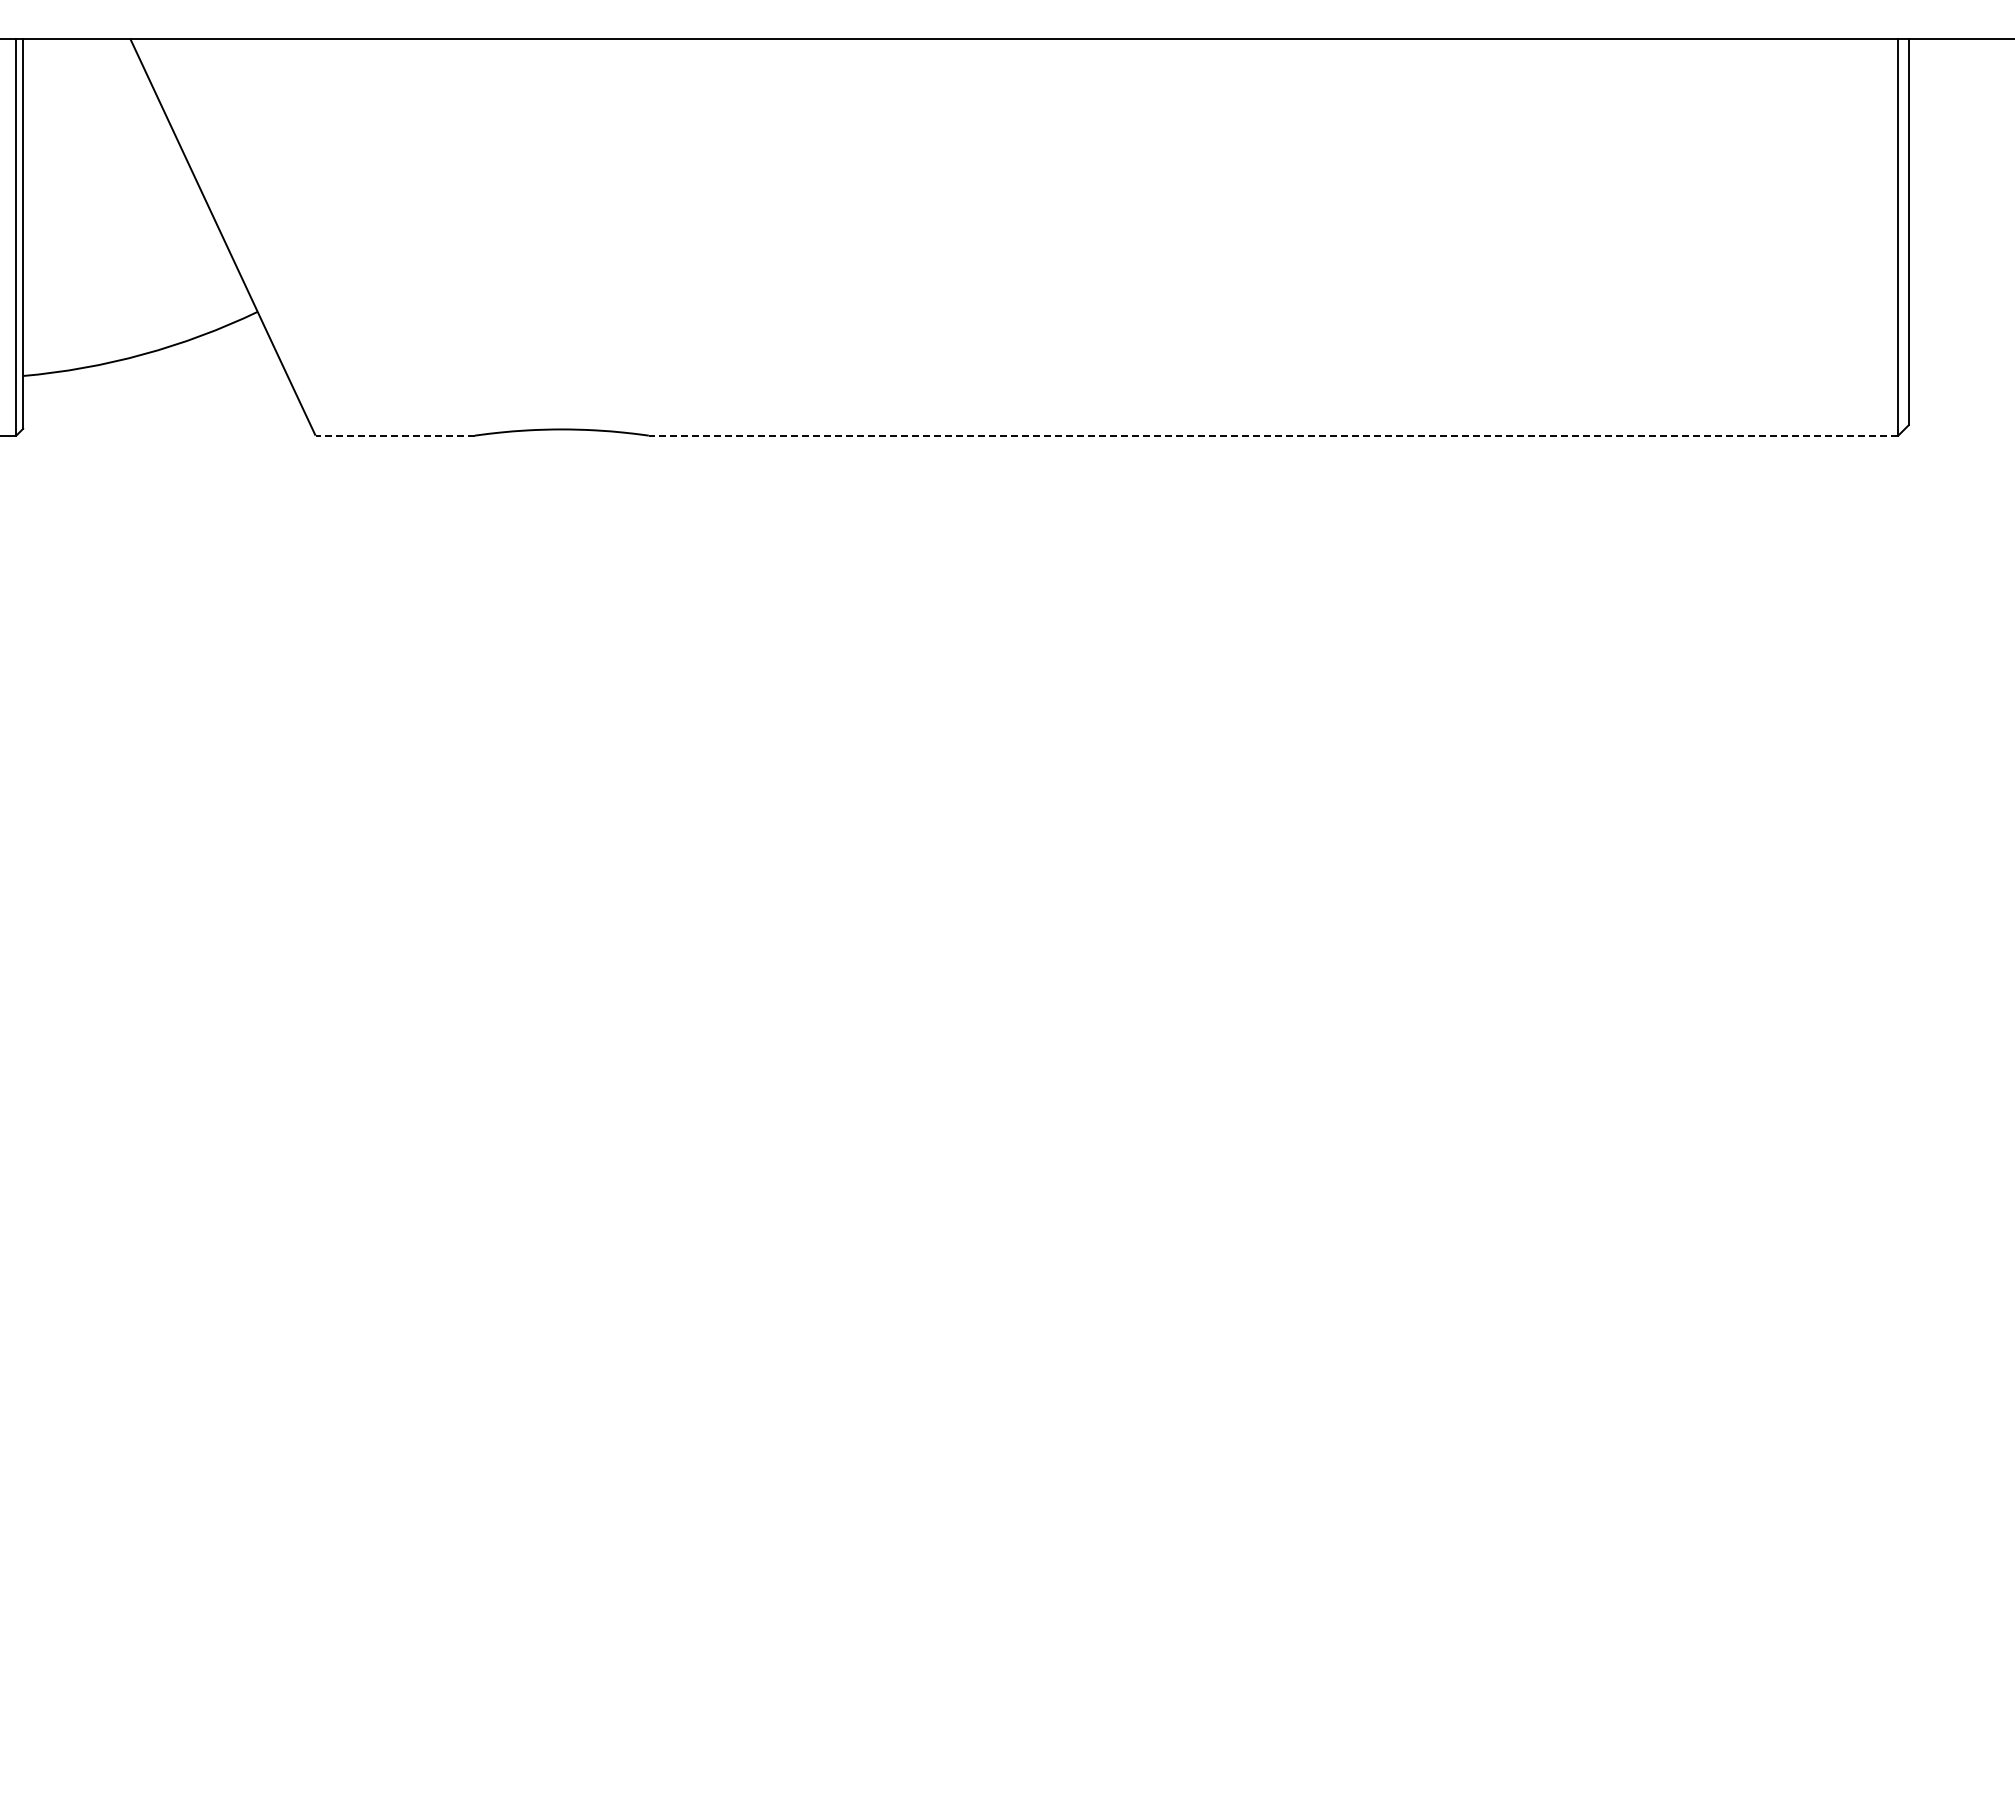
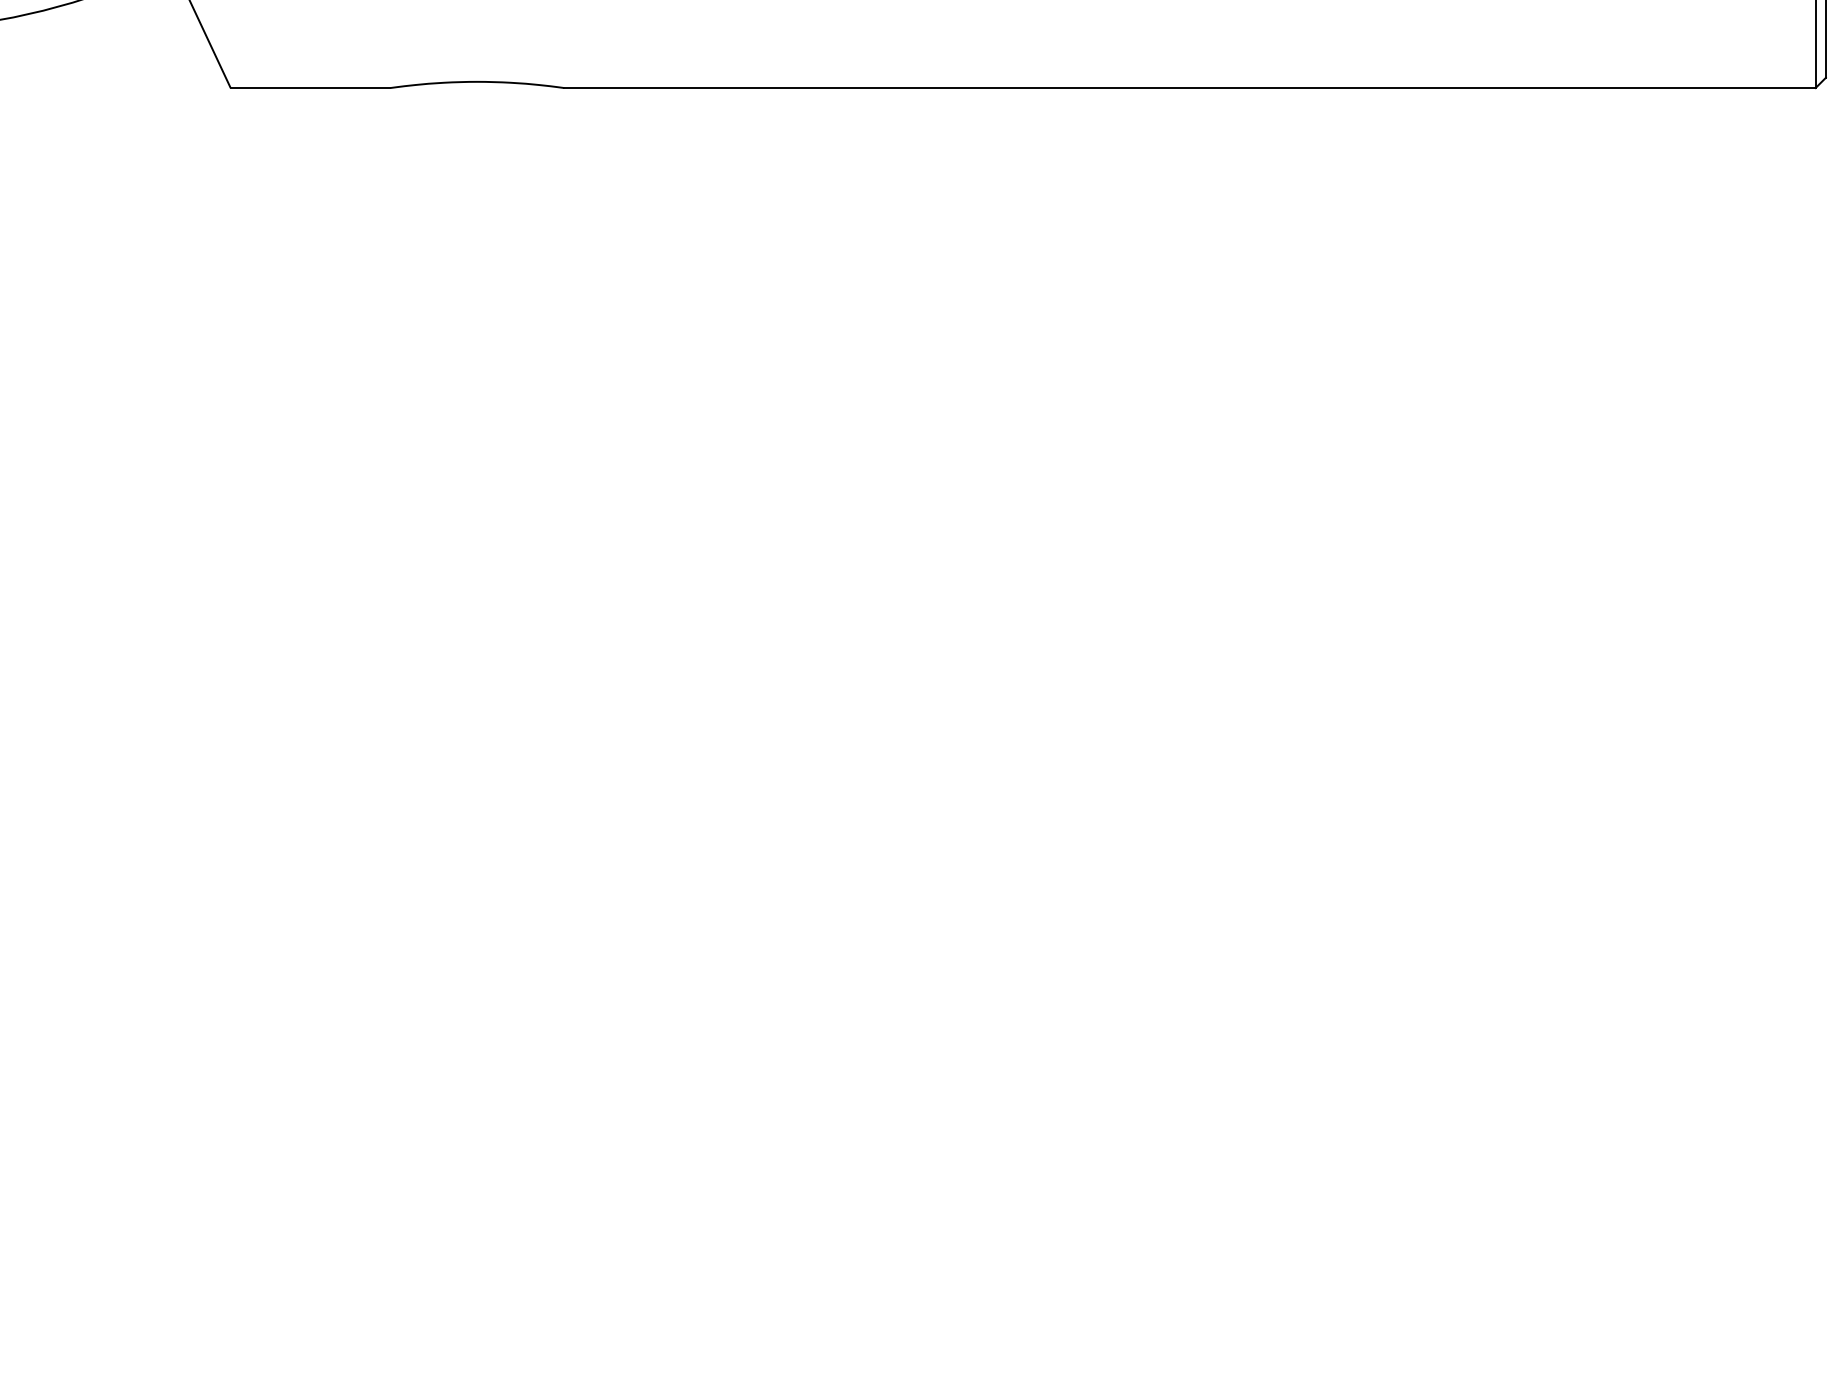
line: (395, 435) -> (310, 87), dashed -> solid
line: (1273, 435) -> (1189, 87), dashed -> solid

